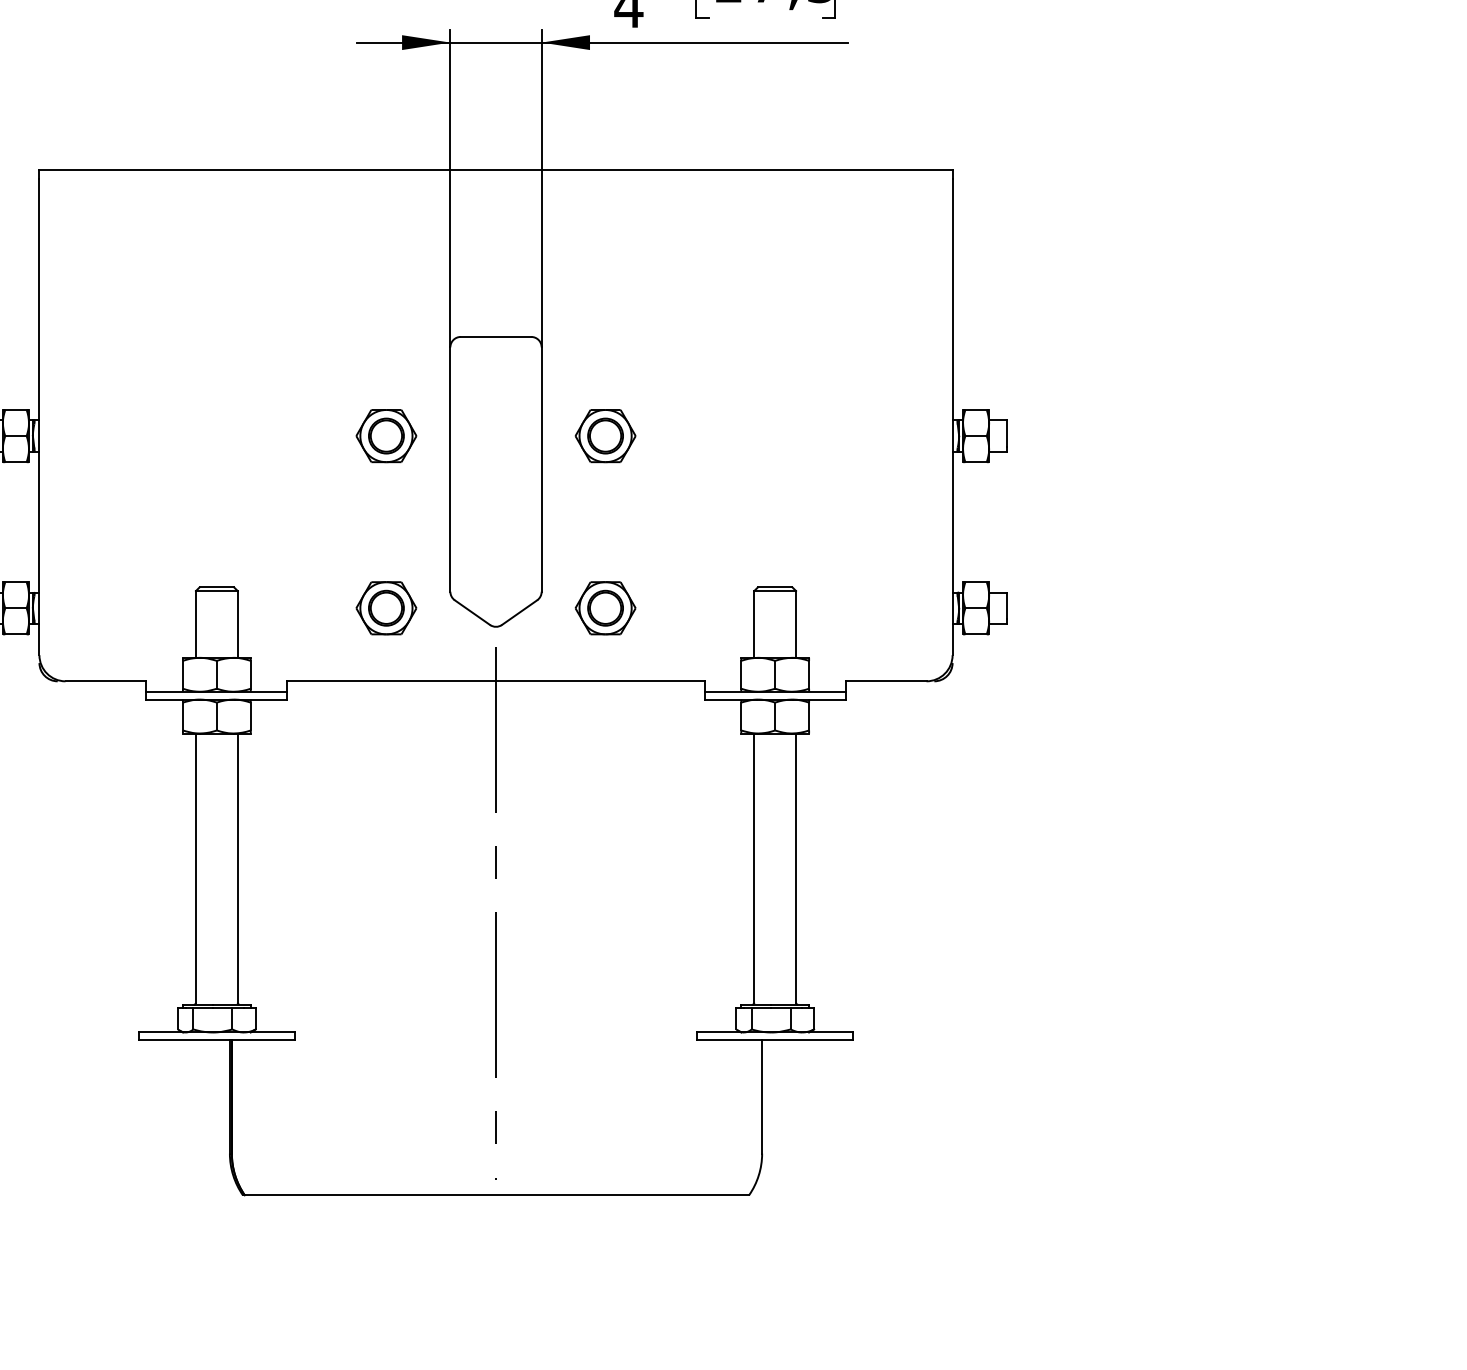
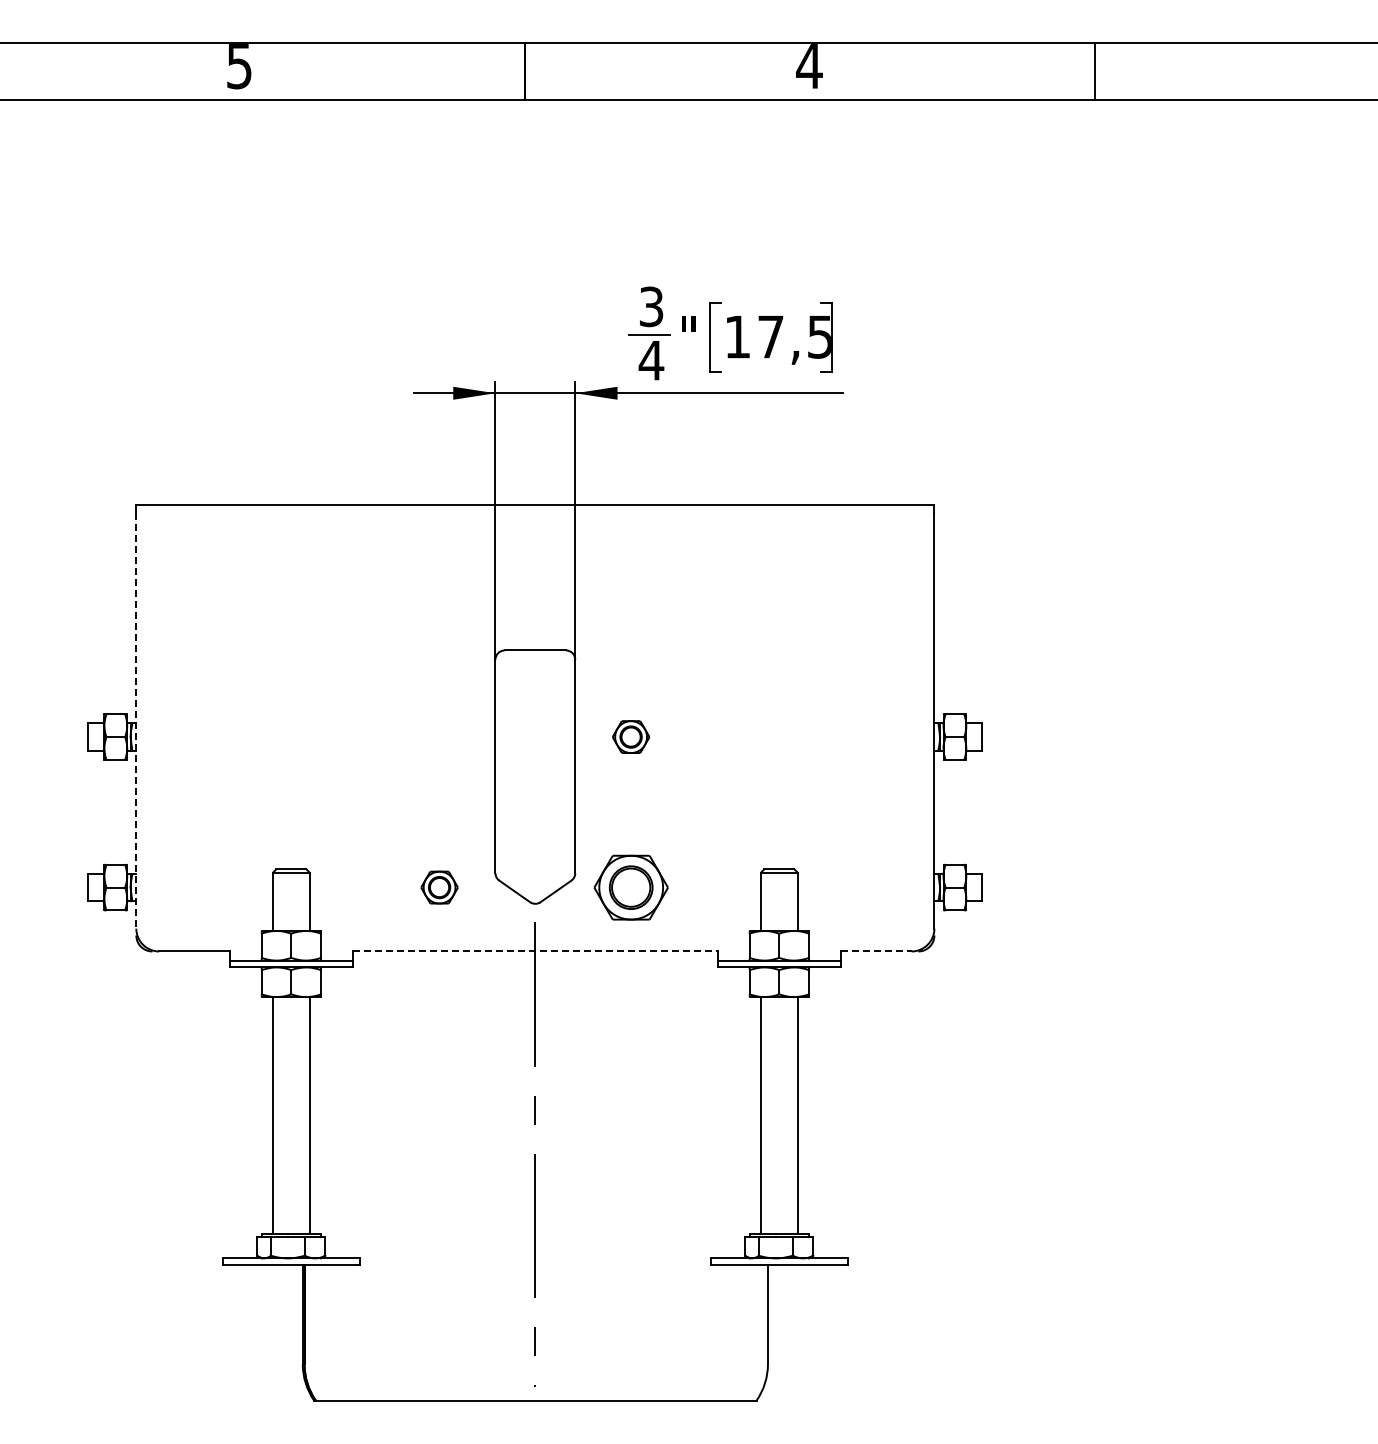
line: (39, 417) -> (136, 720), solid -> dashed
part: (386, 435) -> (439, 736), removed
part: (604, 435) -> (630, 736), size x0.7
part: (386, 608) -> (439, 887), size x0.7
part: (604, 608) -> (630, 887), size x1.4
line: (496, 681) -> (535, 951), solid -> dashed
line: (886, 681) -> (876, 951), solid -> dashed

